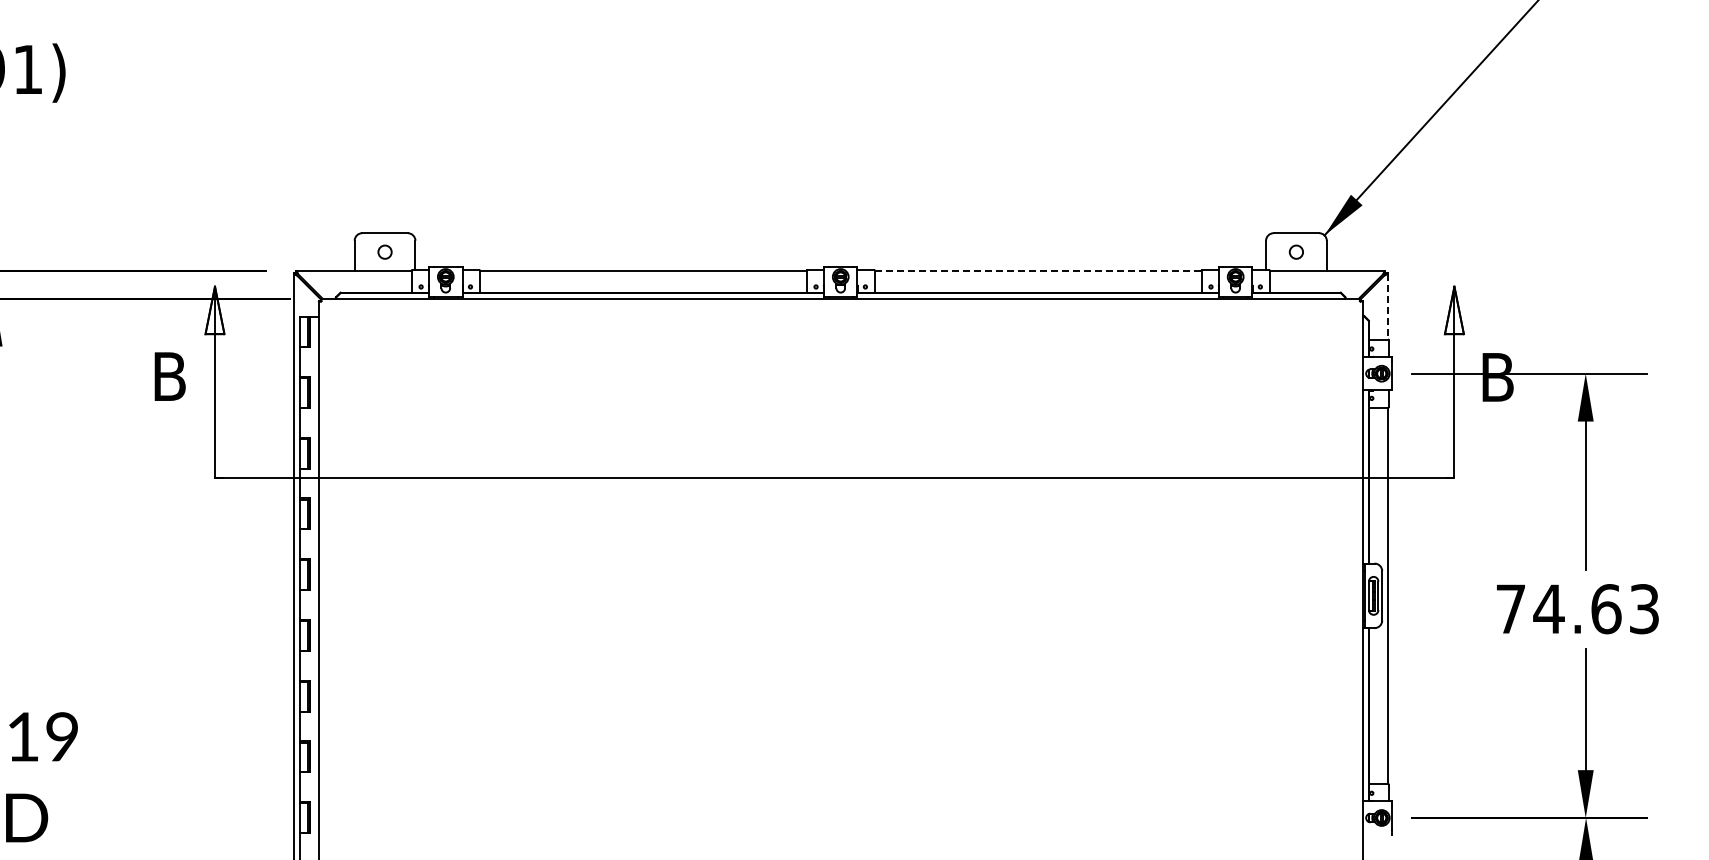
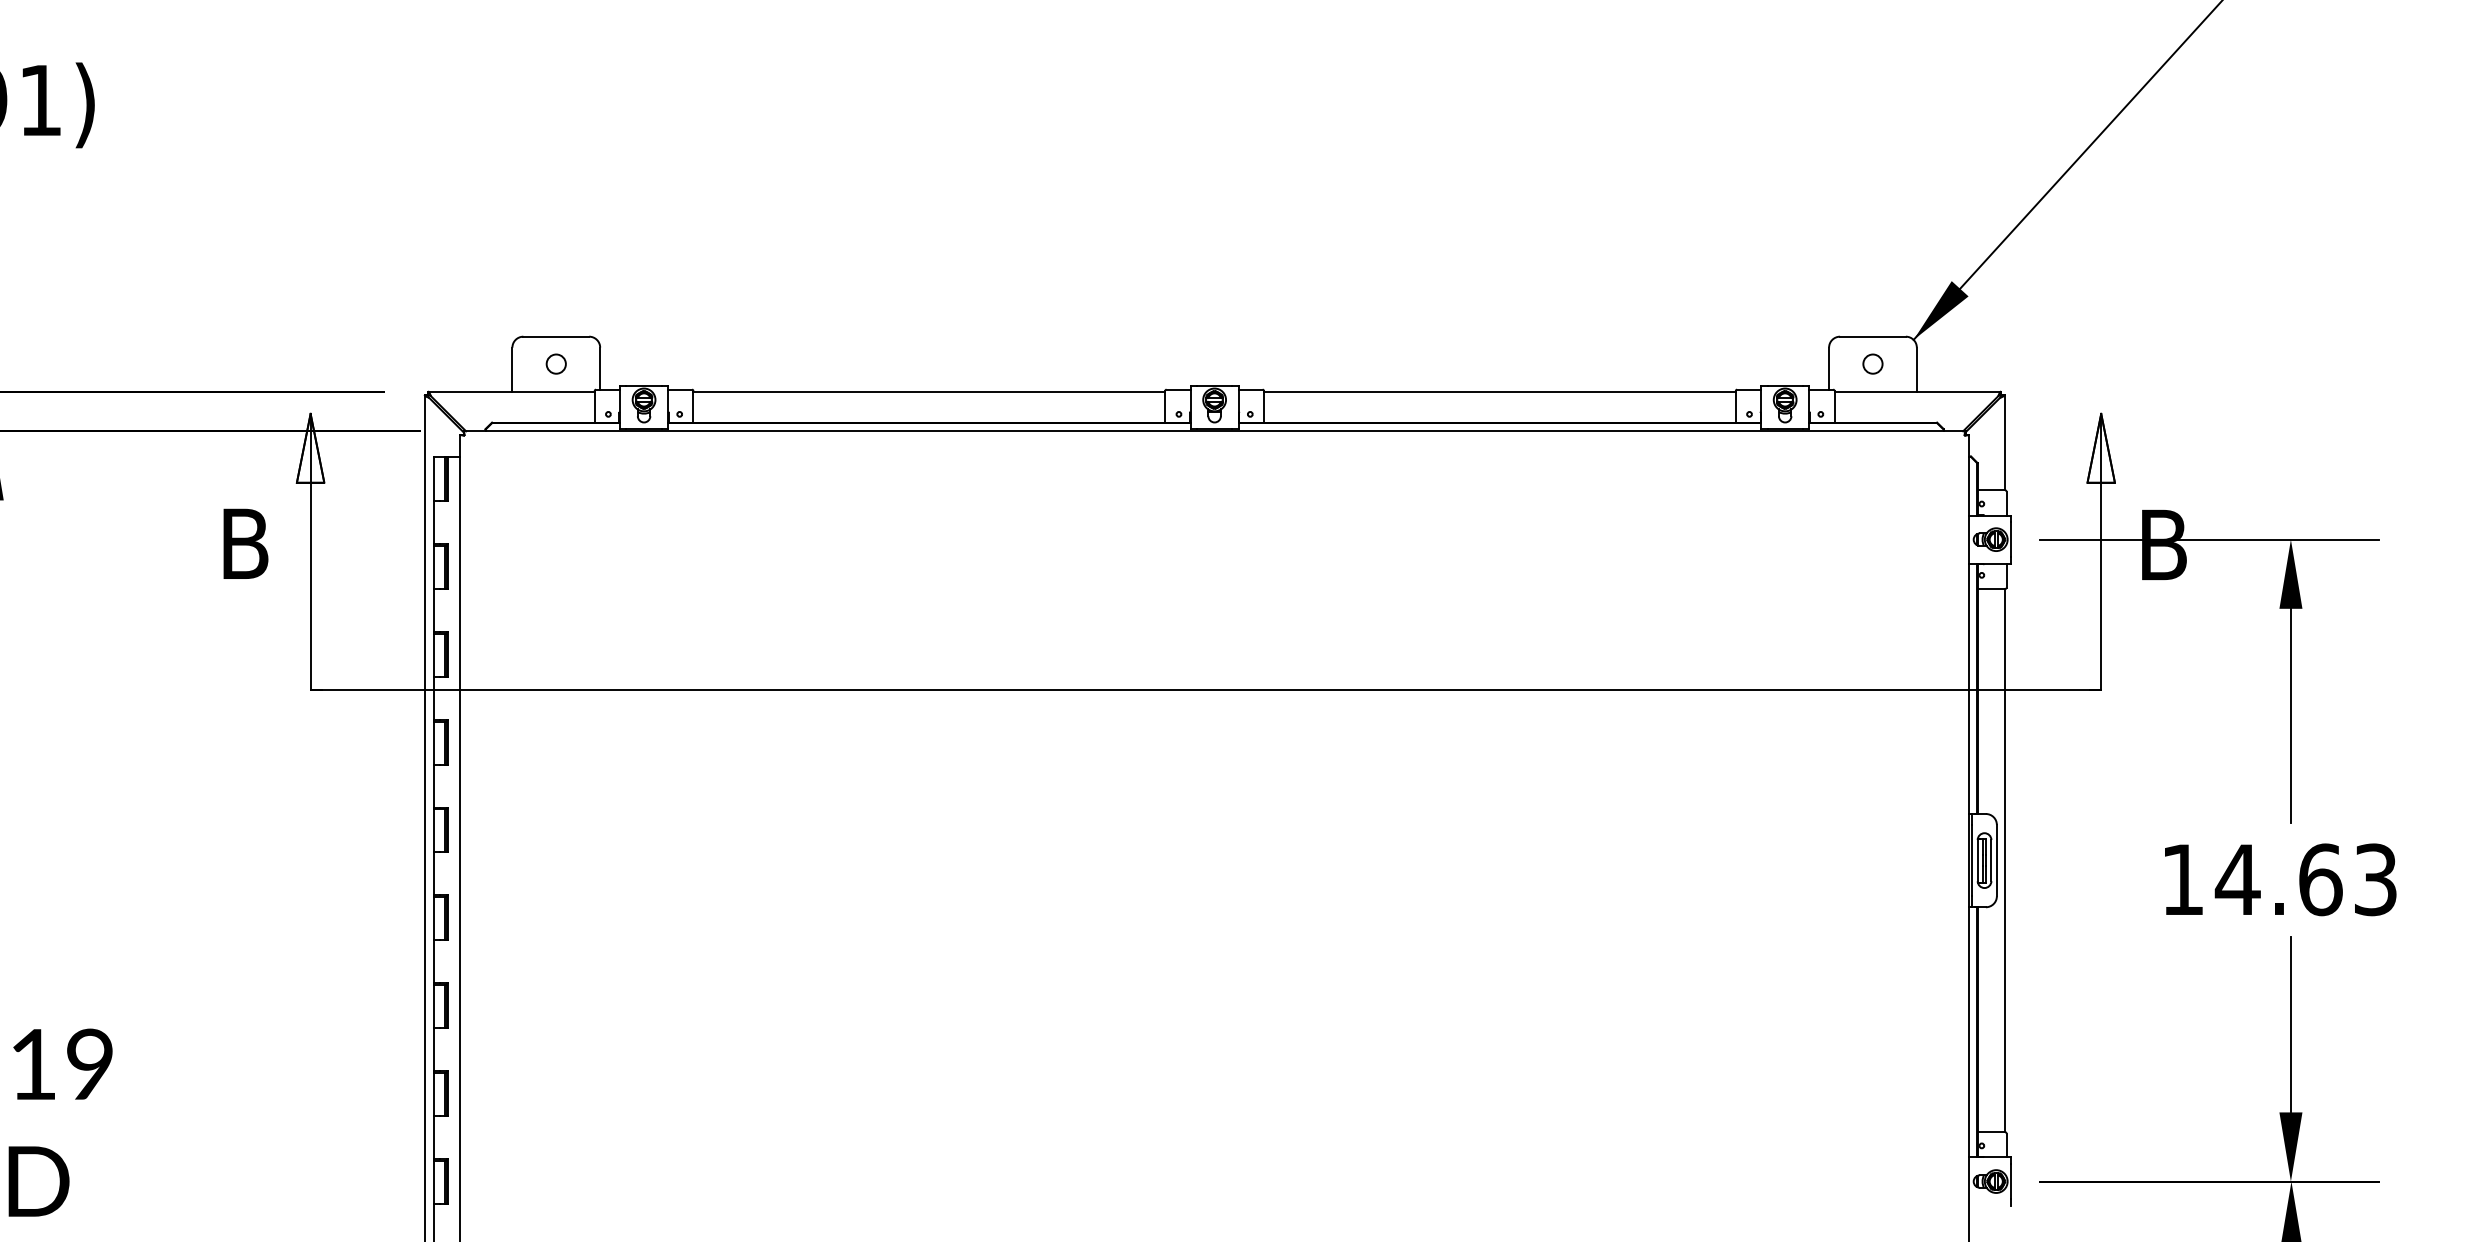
line: (1038, 271) -> (1500, 392), dashed -> solid
line: (1387, 306) -> (2004, 442), dashed -> solid
text: (1510, 608) -> (2182, 878), 74.63 -> 14.63

